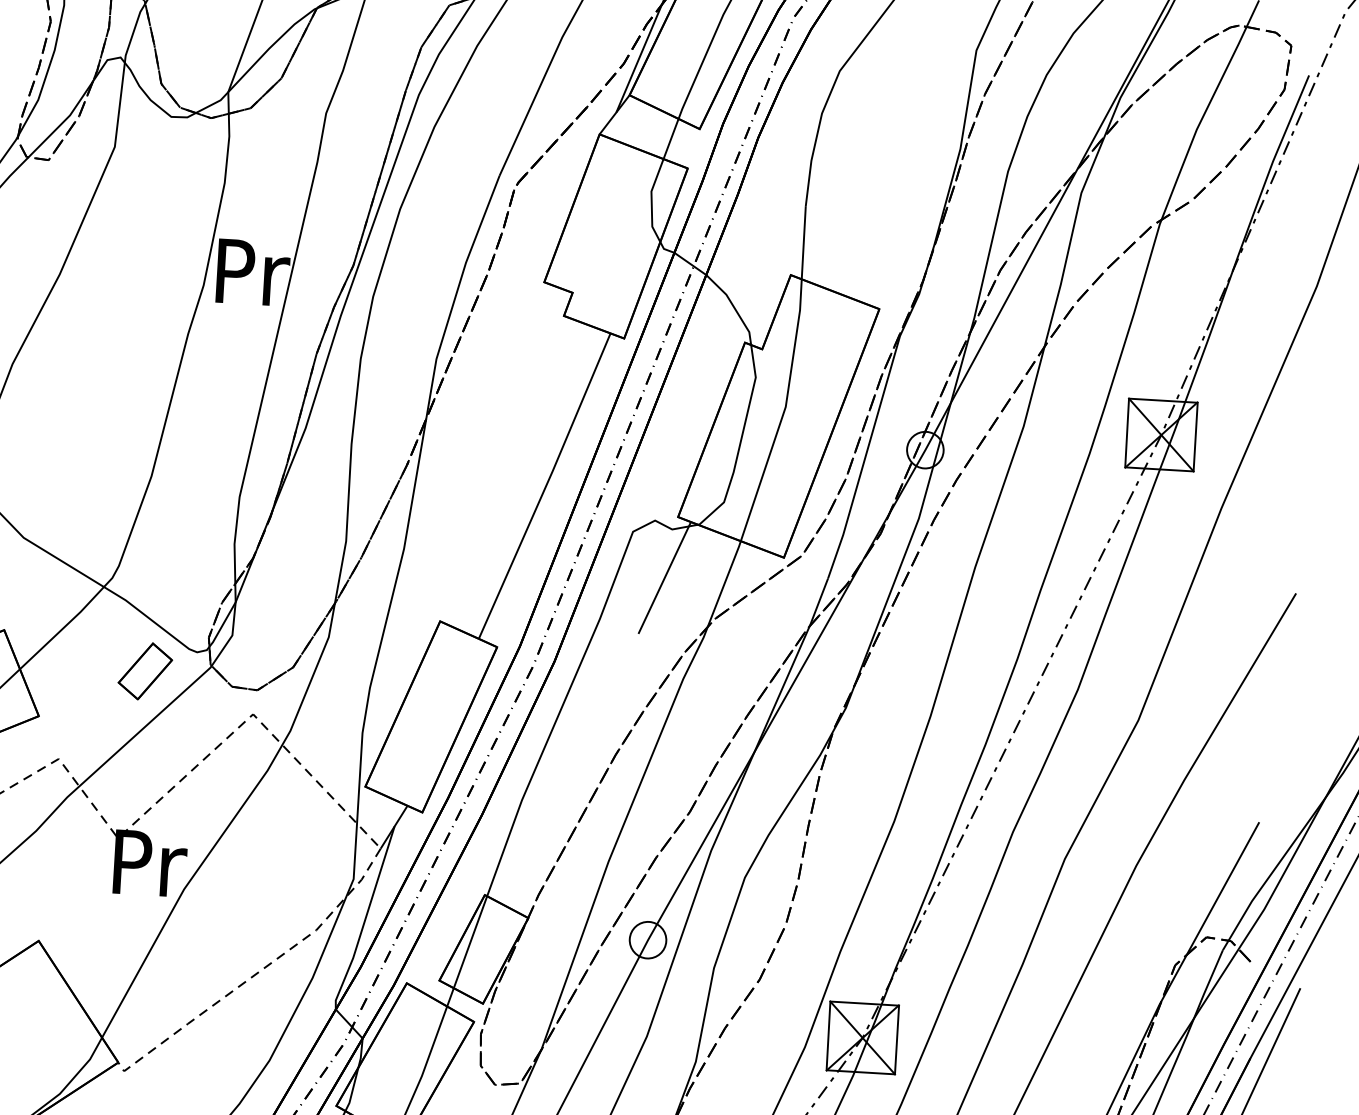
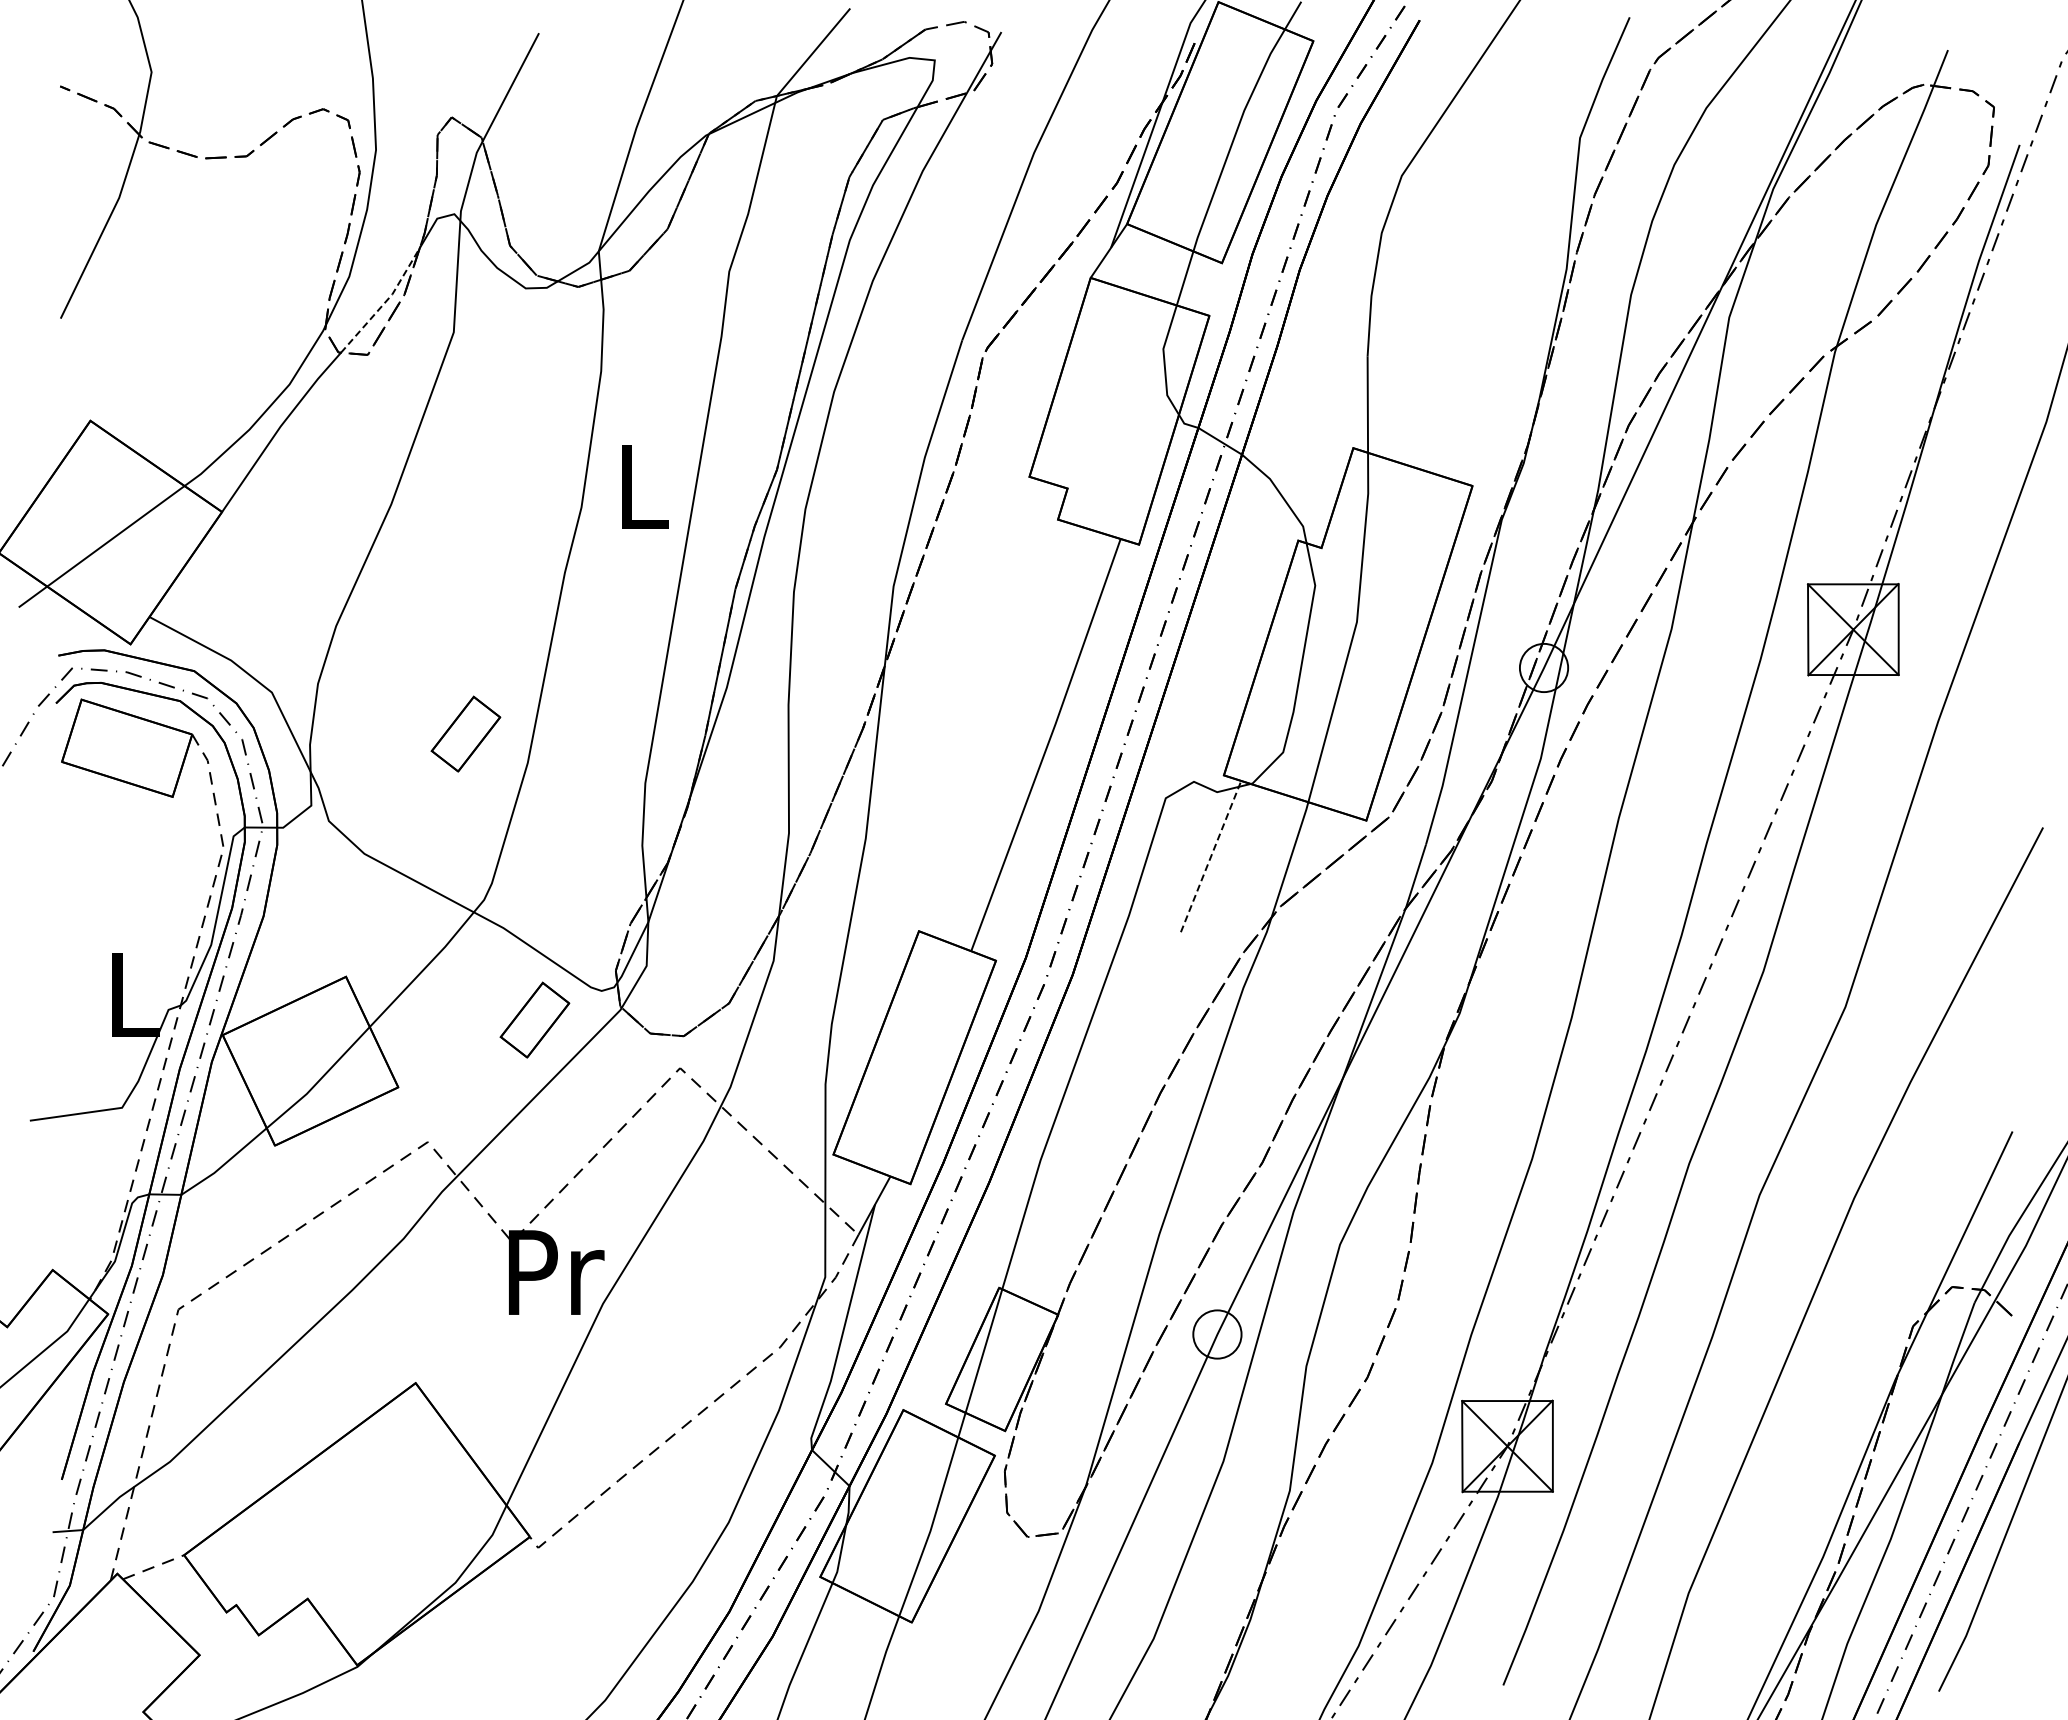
line: (64, 121) -> (385, 302), solid -> dashed
text: (253, 272) -> (645, 486), Pr -> L
part: (105, 451) -> (465, 733), added
line: (665, 577) -> (1211, 856), solid -> dashed

